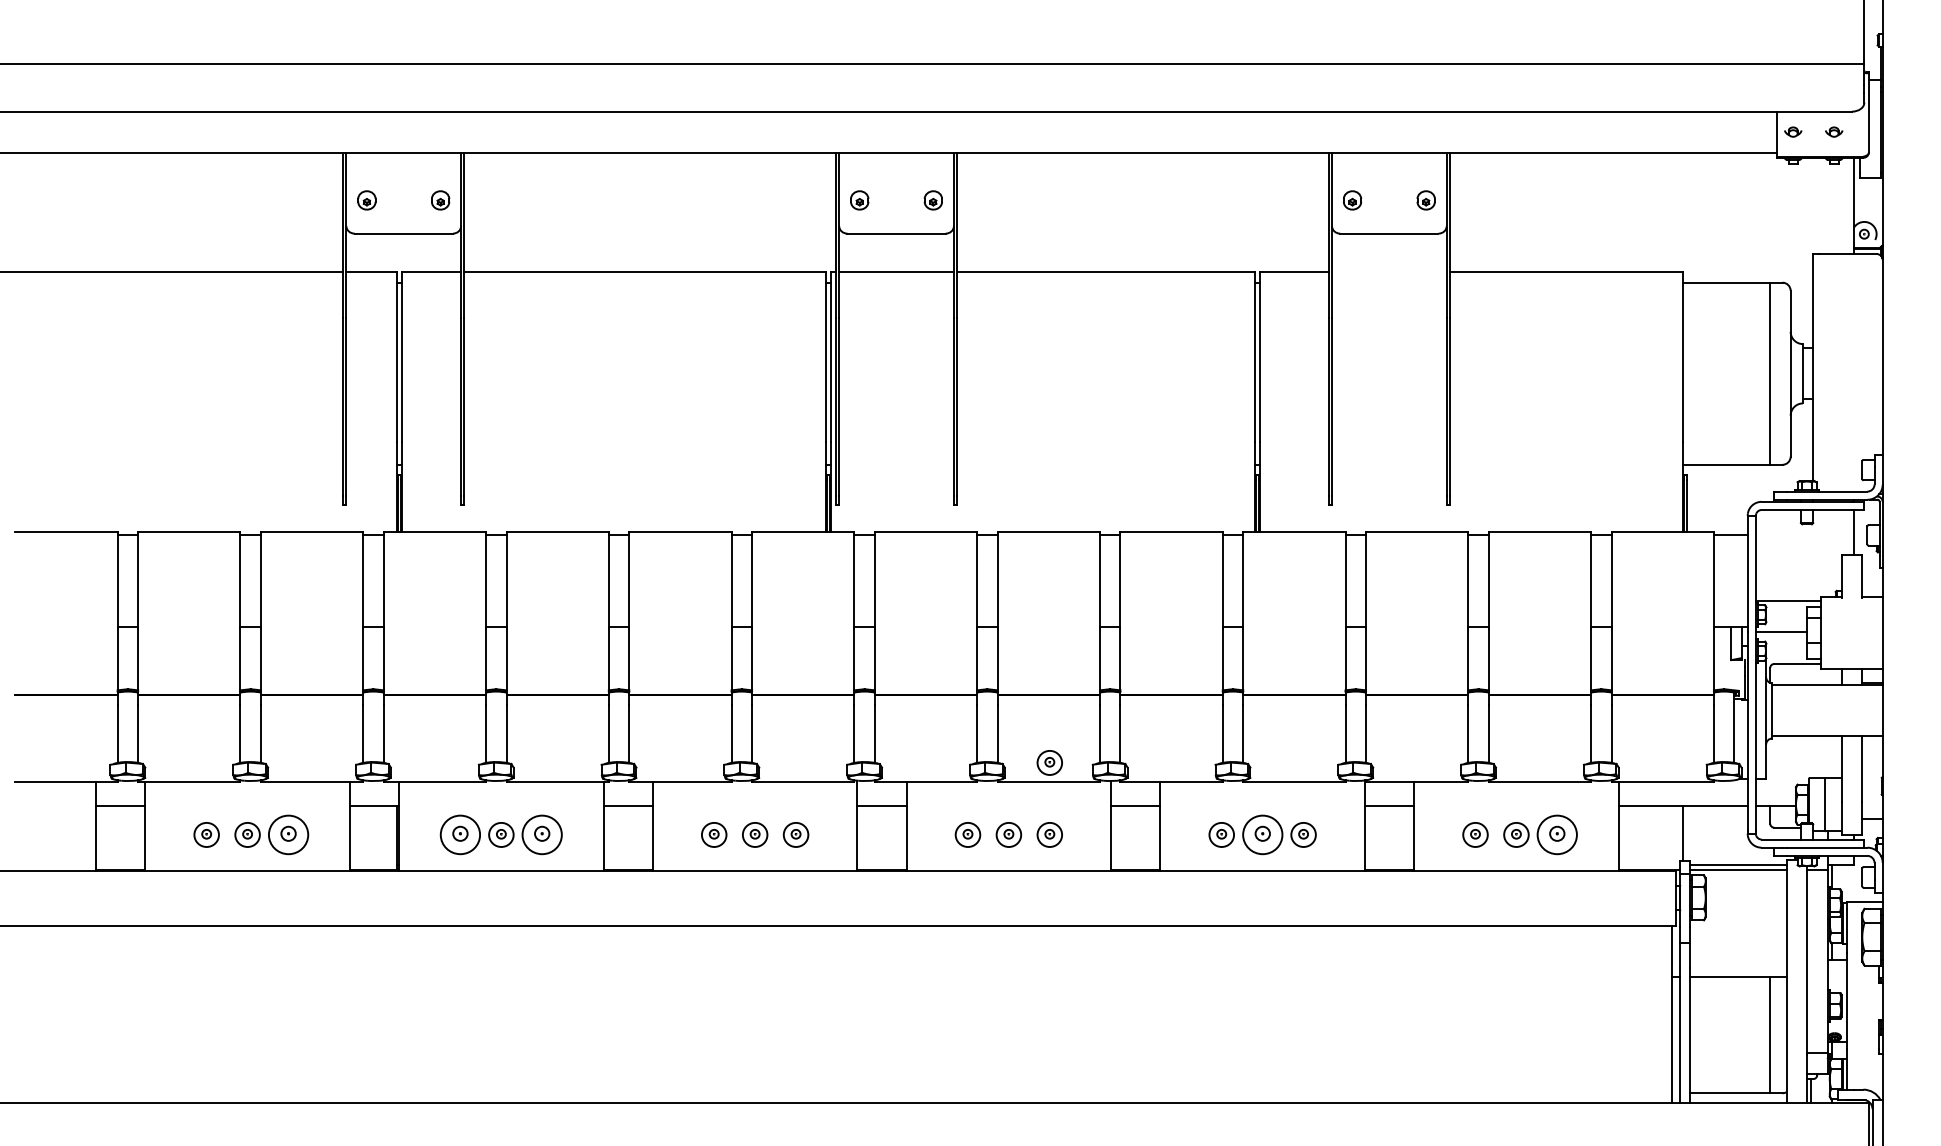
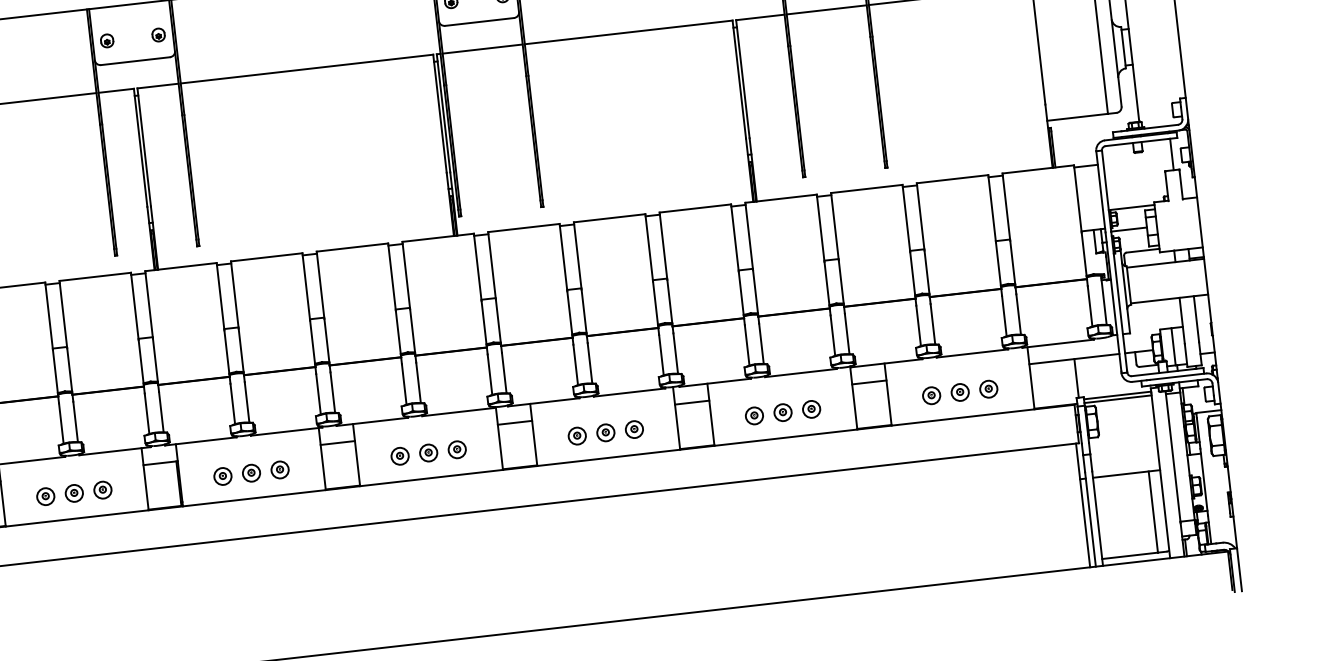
line: (1389, 272) -> (826, 9), added
part: (1049, 762) -> (628, 379), removed
part: (288, 834) -> (102, 489), size x0.62
part: (460, 834) -> (222, 476), size x0.62
part: (542, 834) -> (280, 469), size x0.62
part: (1262, 834) -> (782, 412), size x0.62
part: (1557, 834) -> (988, 388), size x0.62

